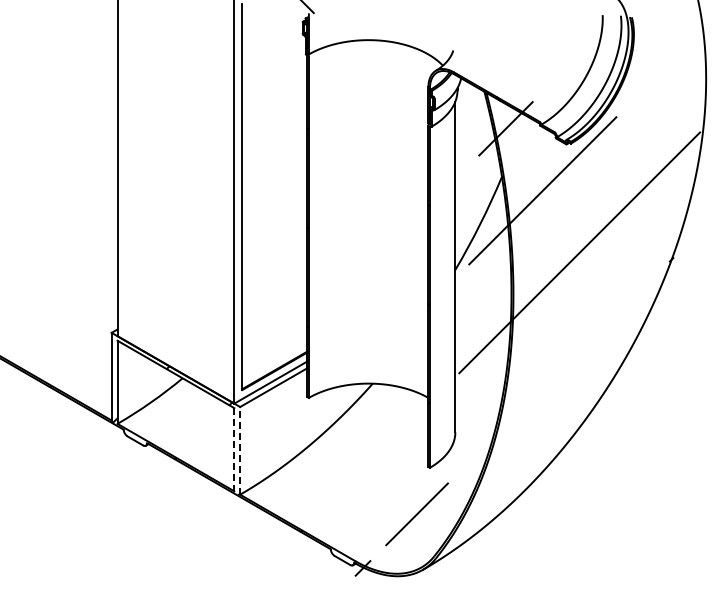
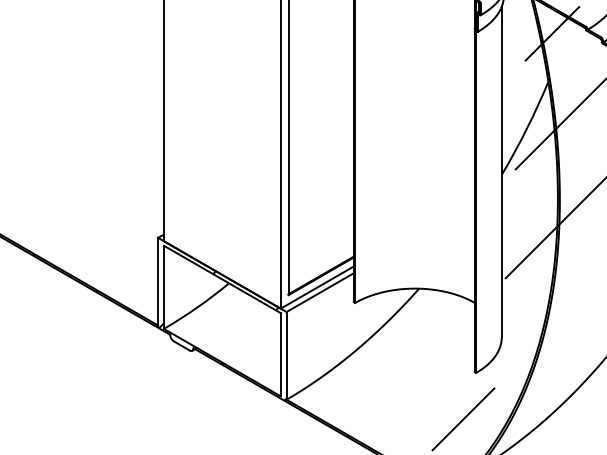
line: (234, 449) -> (280, 354), dashed -> solid
line: (240, 450) -> (286, 355), dashed -> solid

